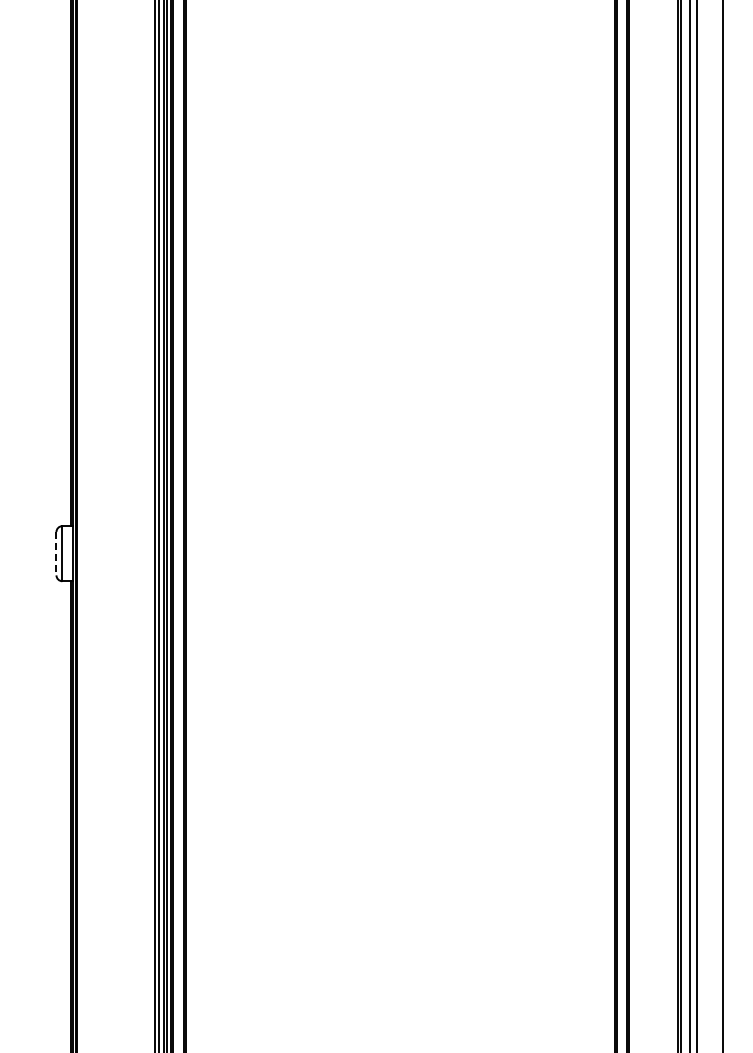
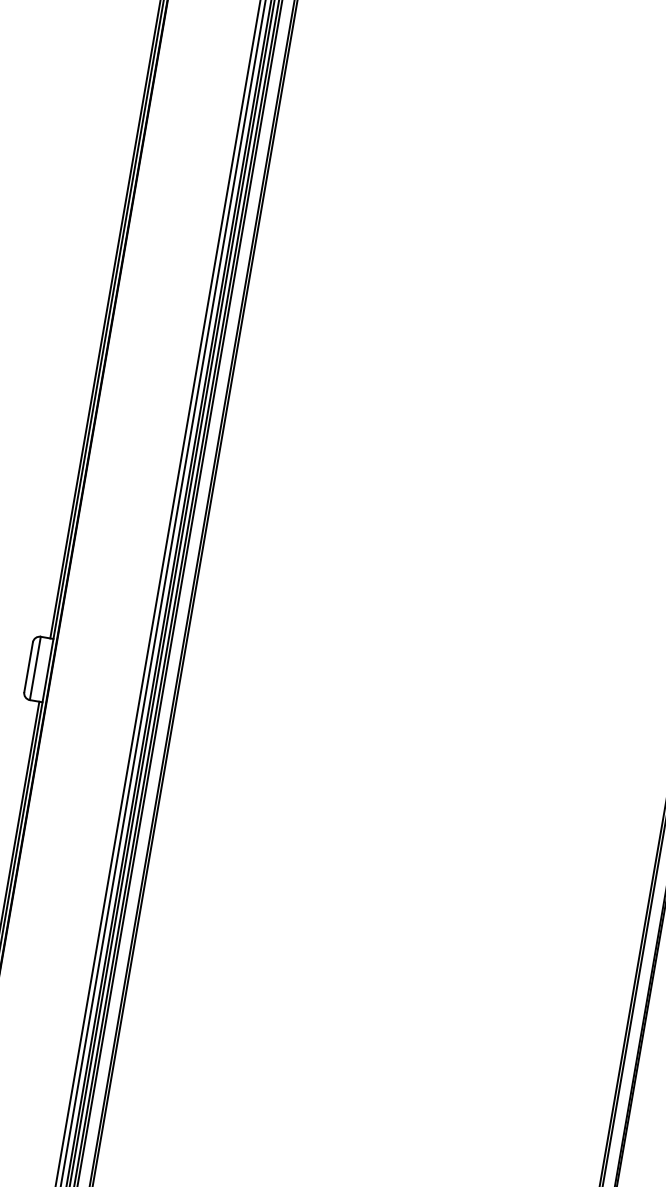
line: (56, 553) -> (28, 667), dashed -> solid

